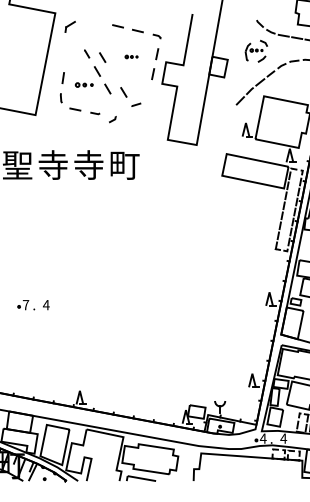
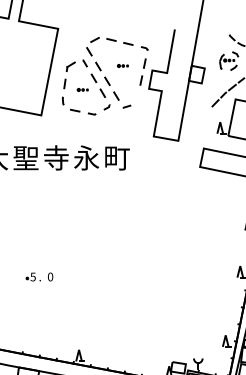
part: (69, 26) -> (70, 66), moved
part: (96, 33) -> (93, 46), added
line: (112, 74) -> (106, 80), added
part: (84, 85) -> (82, 90), size x0.71
line: (112, 119) -> (106, 107), moved
text: (88, 164) -> (86, 157), 寺 -> 永
text: (46, 304) -> (50, 276), 4 -> 0
text: (25, 305) -> (32, 277), 7 -> 5

